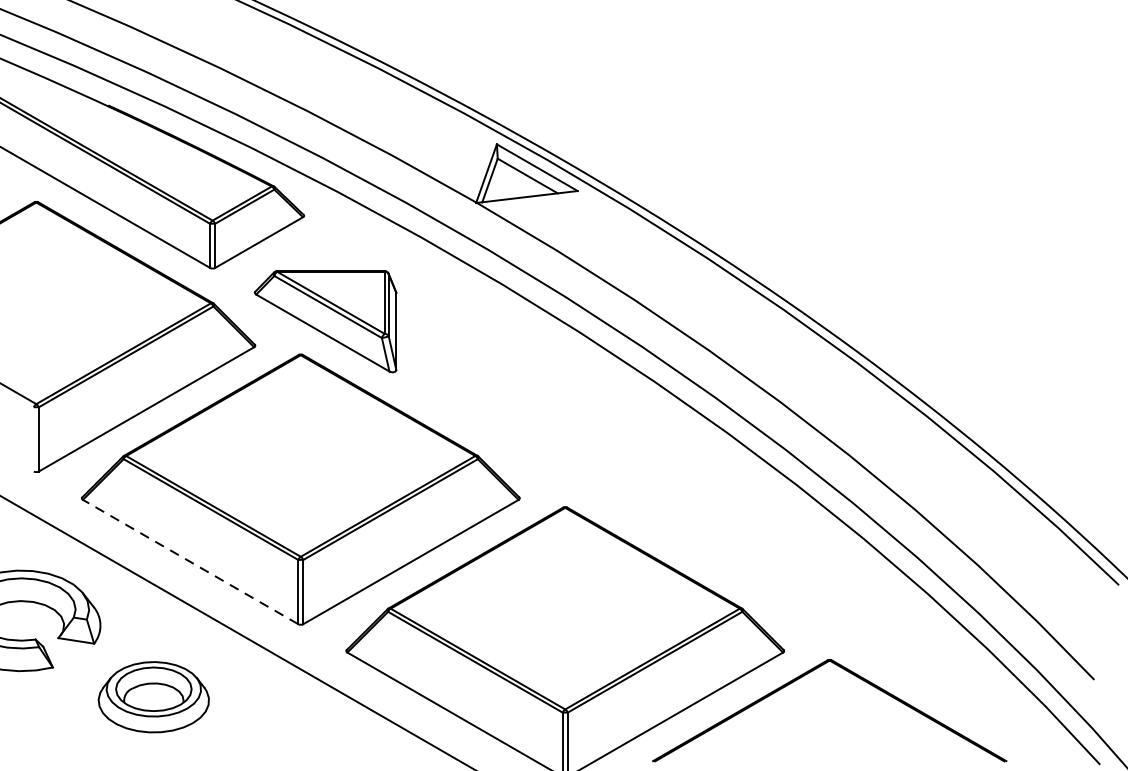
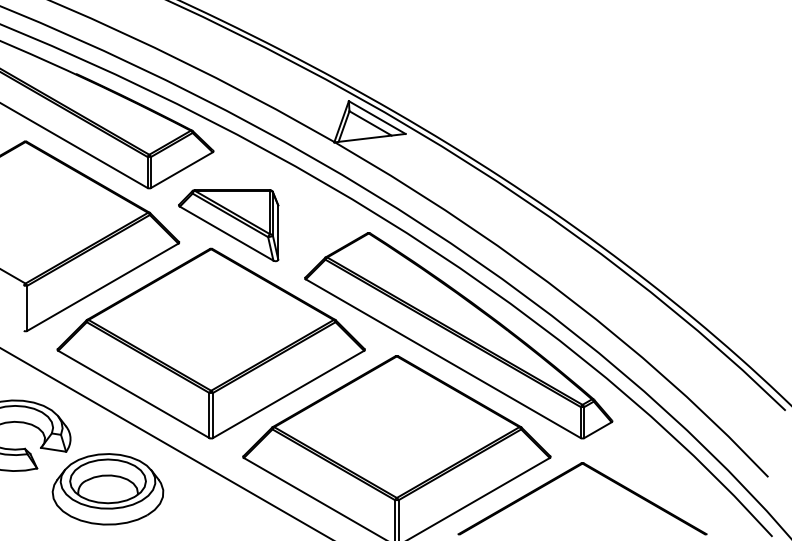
part: (653, 478) -> (458, 335), added
line: (190, 562) -> (133, 394), dashed -> solid
part: (153, 697) -> (107, 489), size x1.43

